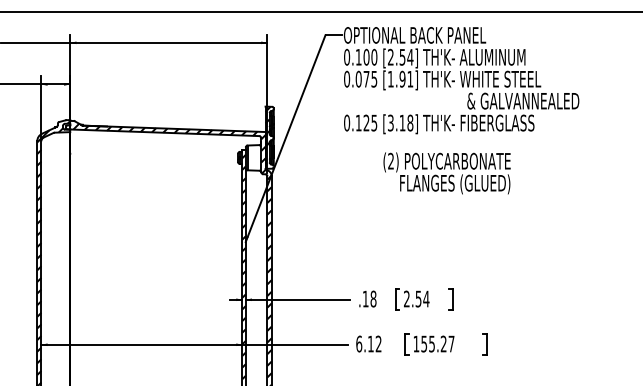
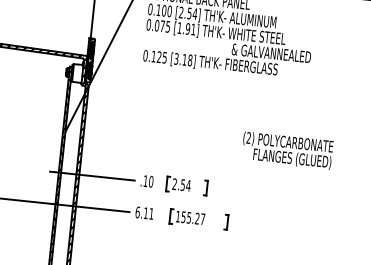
text: (446, 173) -> (287, 150), moved
text: (373, 299) -> (151, 182), .18 -> .10
text: (378, 343) -> (151, 213), 6.12 -> 6.11

